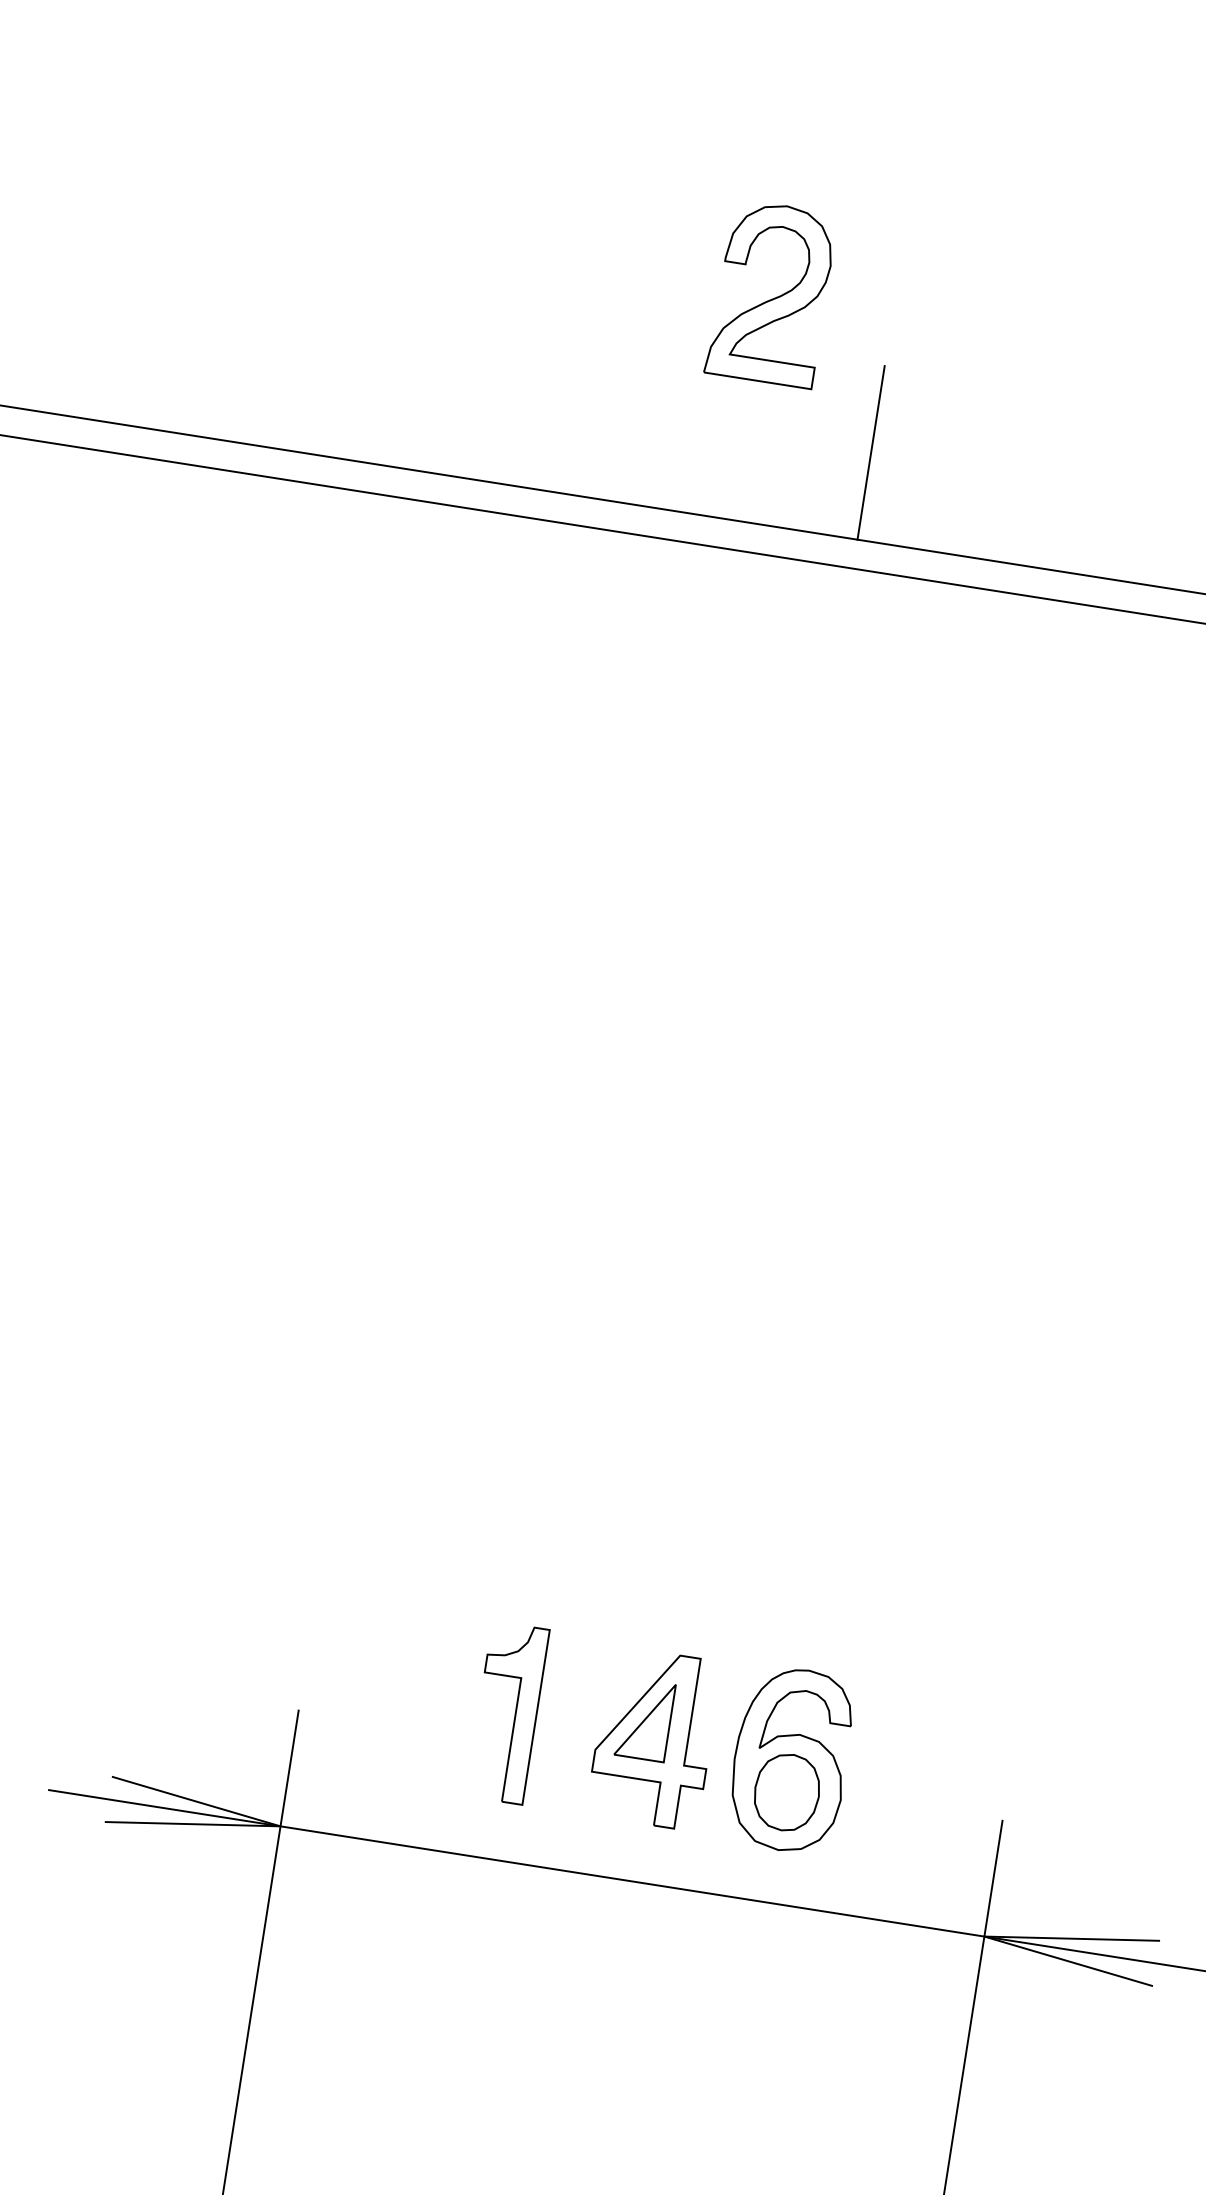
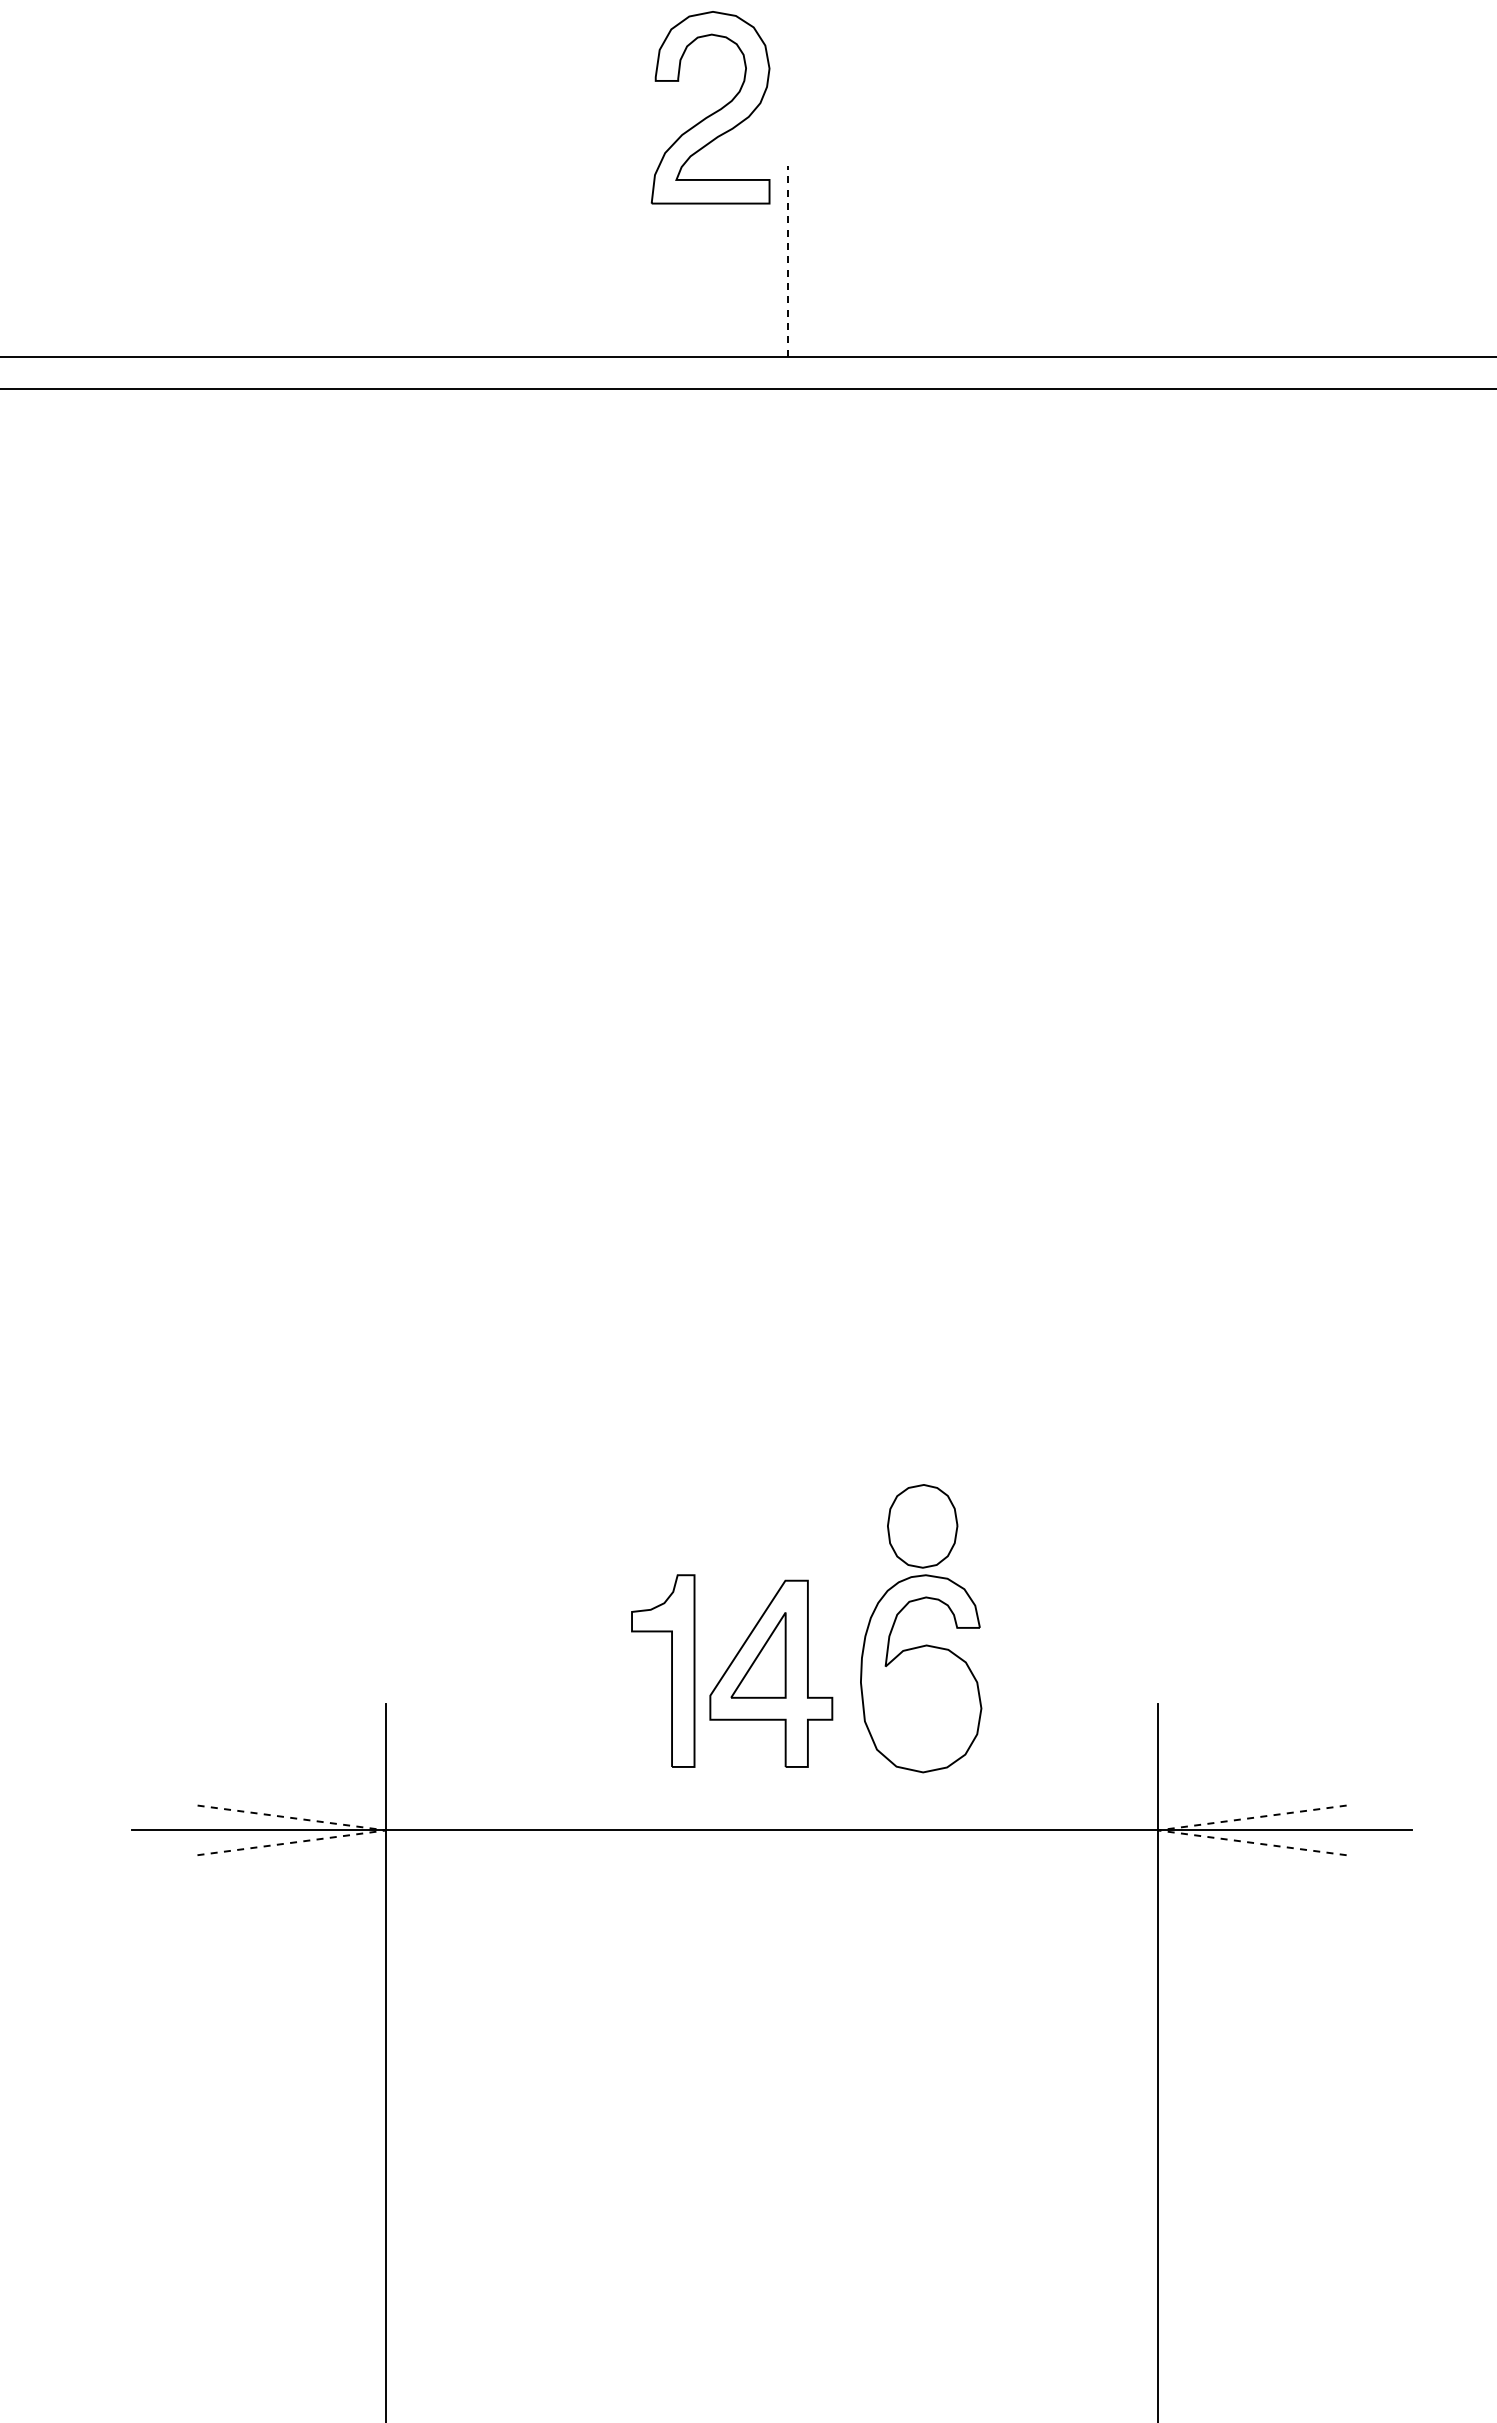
part: (771, 293) -> (710, 107), moved
line: (871, 452) -> (788, 261), solid -> dashed
part: (515, 1713) -> (671, 1670), moved
part: (786, 1792) -> (922, 1526), moved
line: (280, 1826) -> (386, 1830), solid -> dashed
line: (983, 1936) -> (1157, 1830), solid -> dashed

